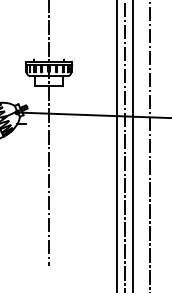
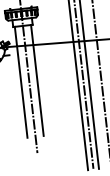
line: (37, 163) -> (21, 81), added
line: (60, 163) -> (37, 80), added

